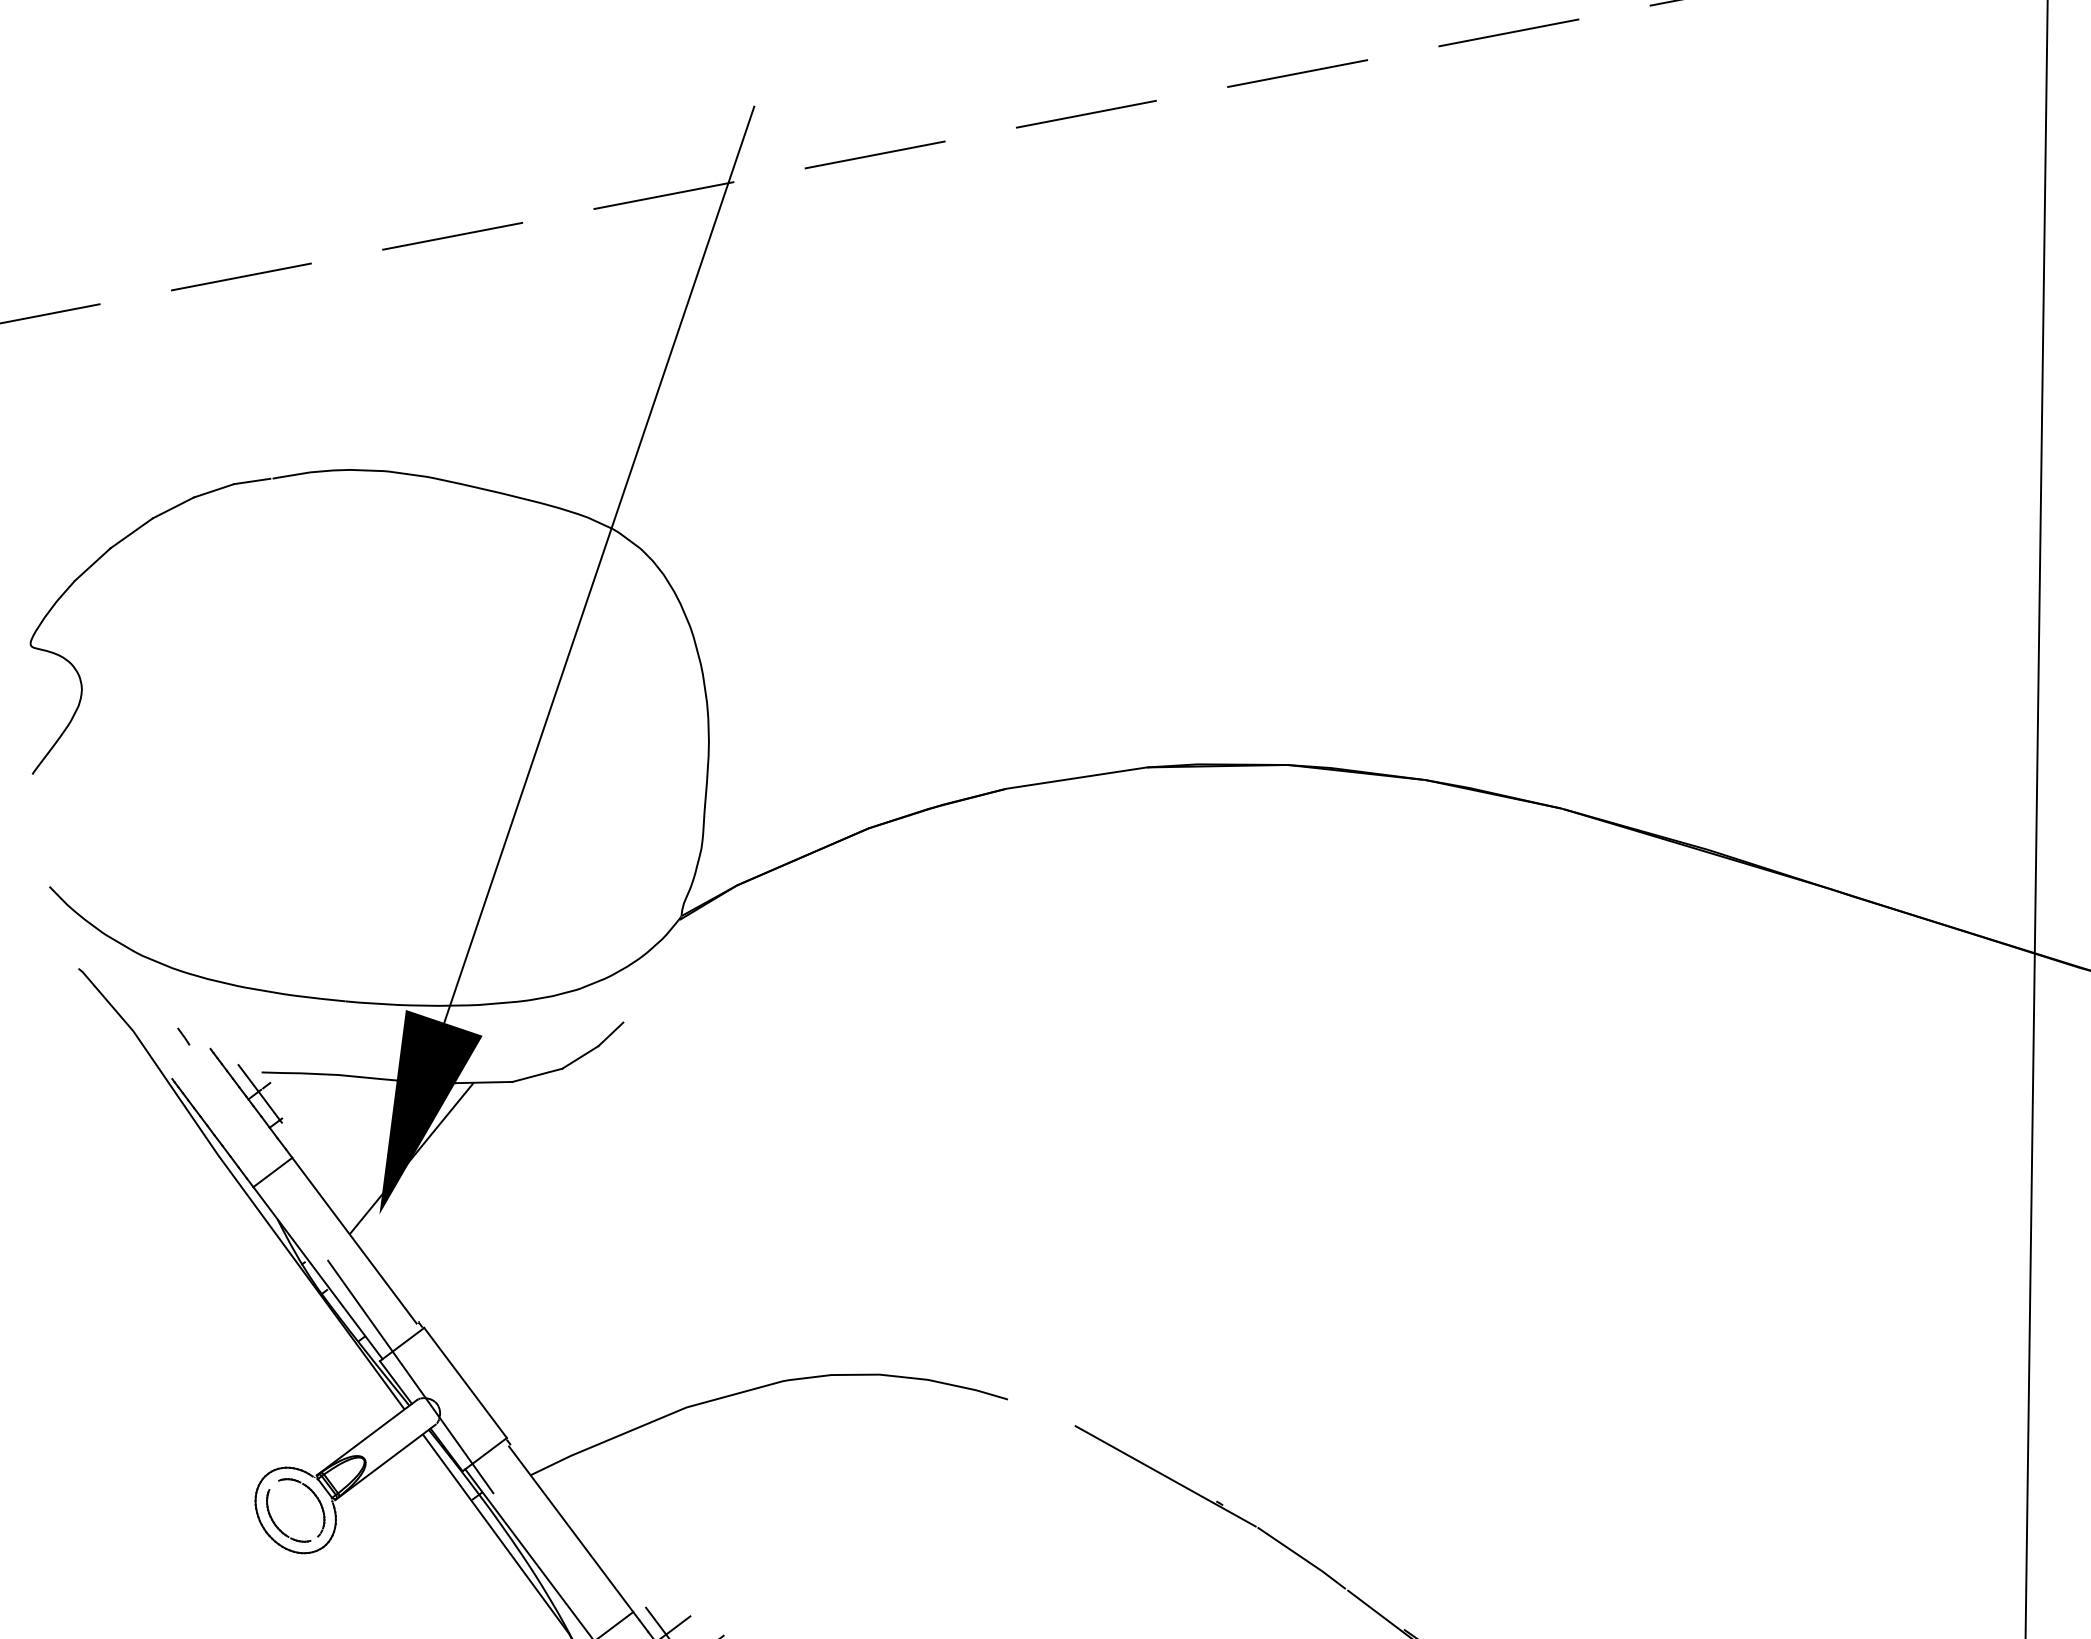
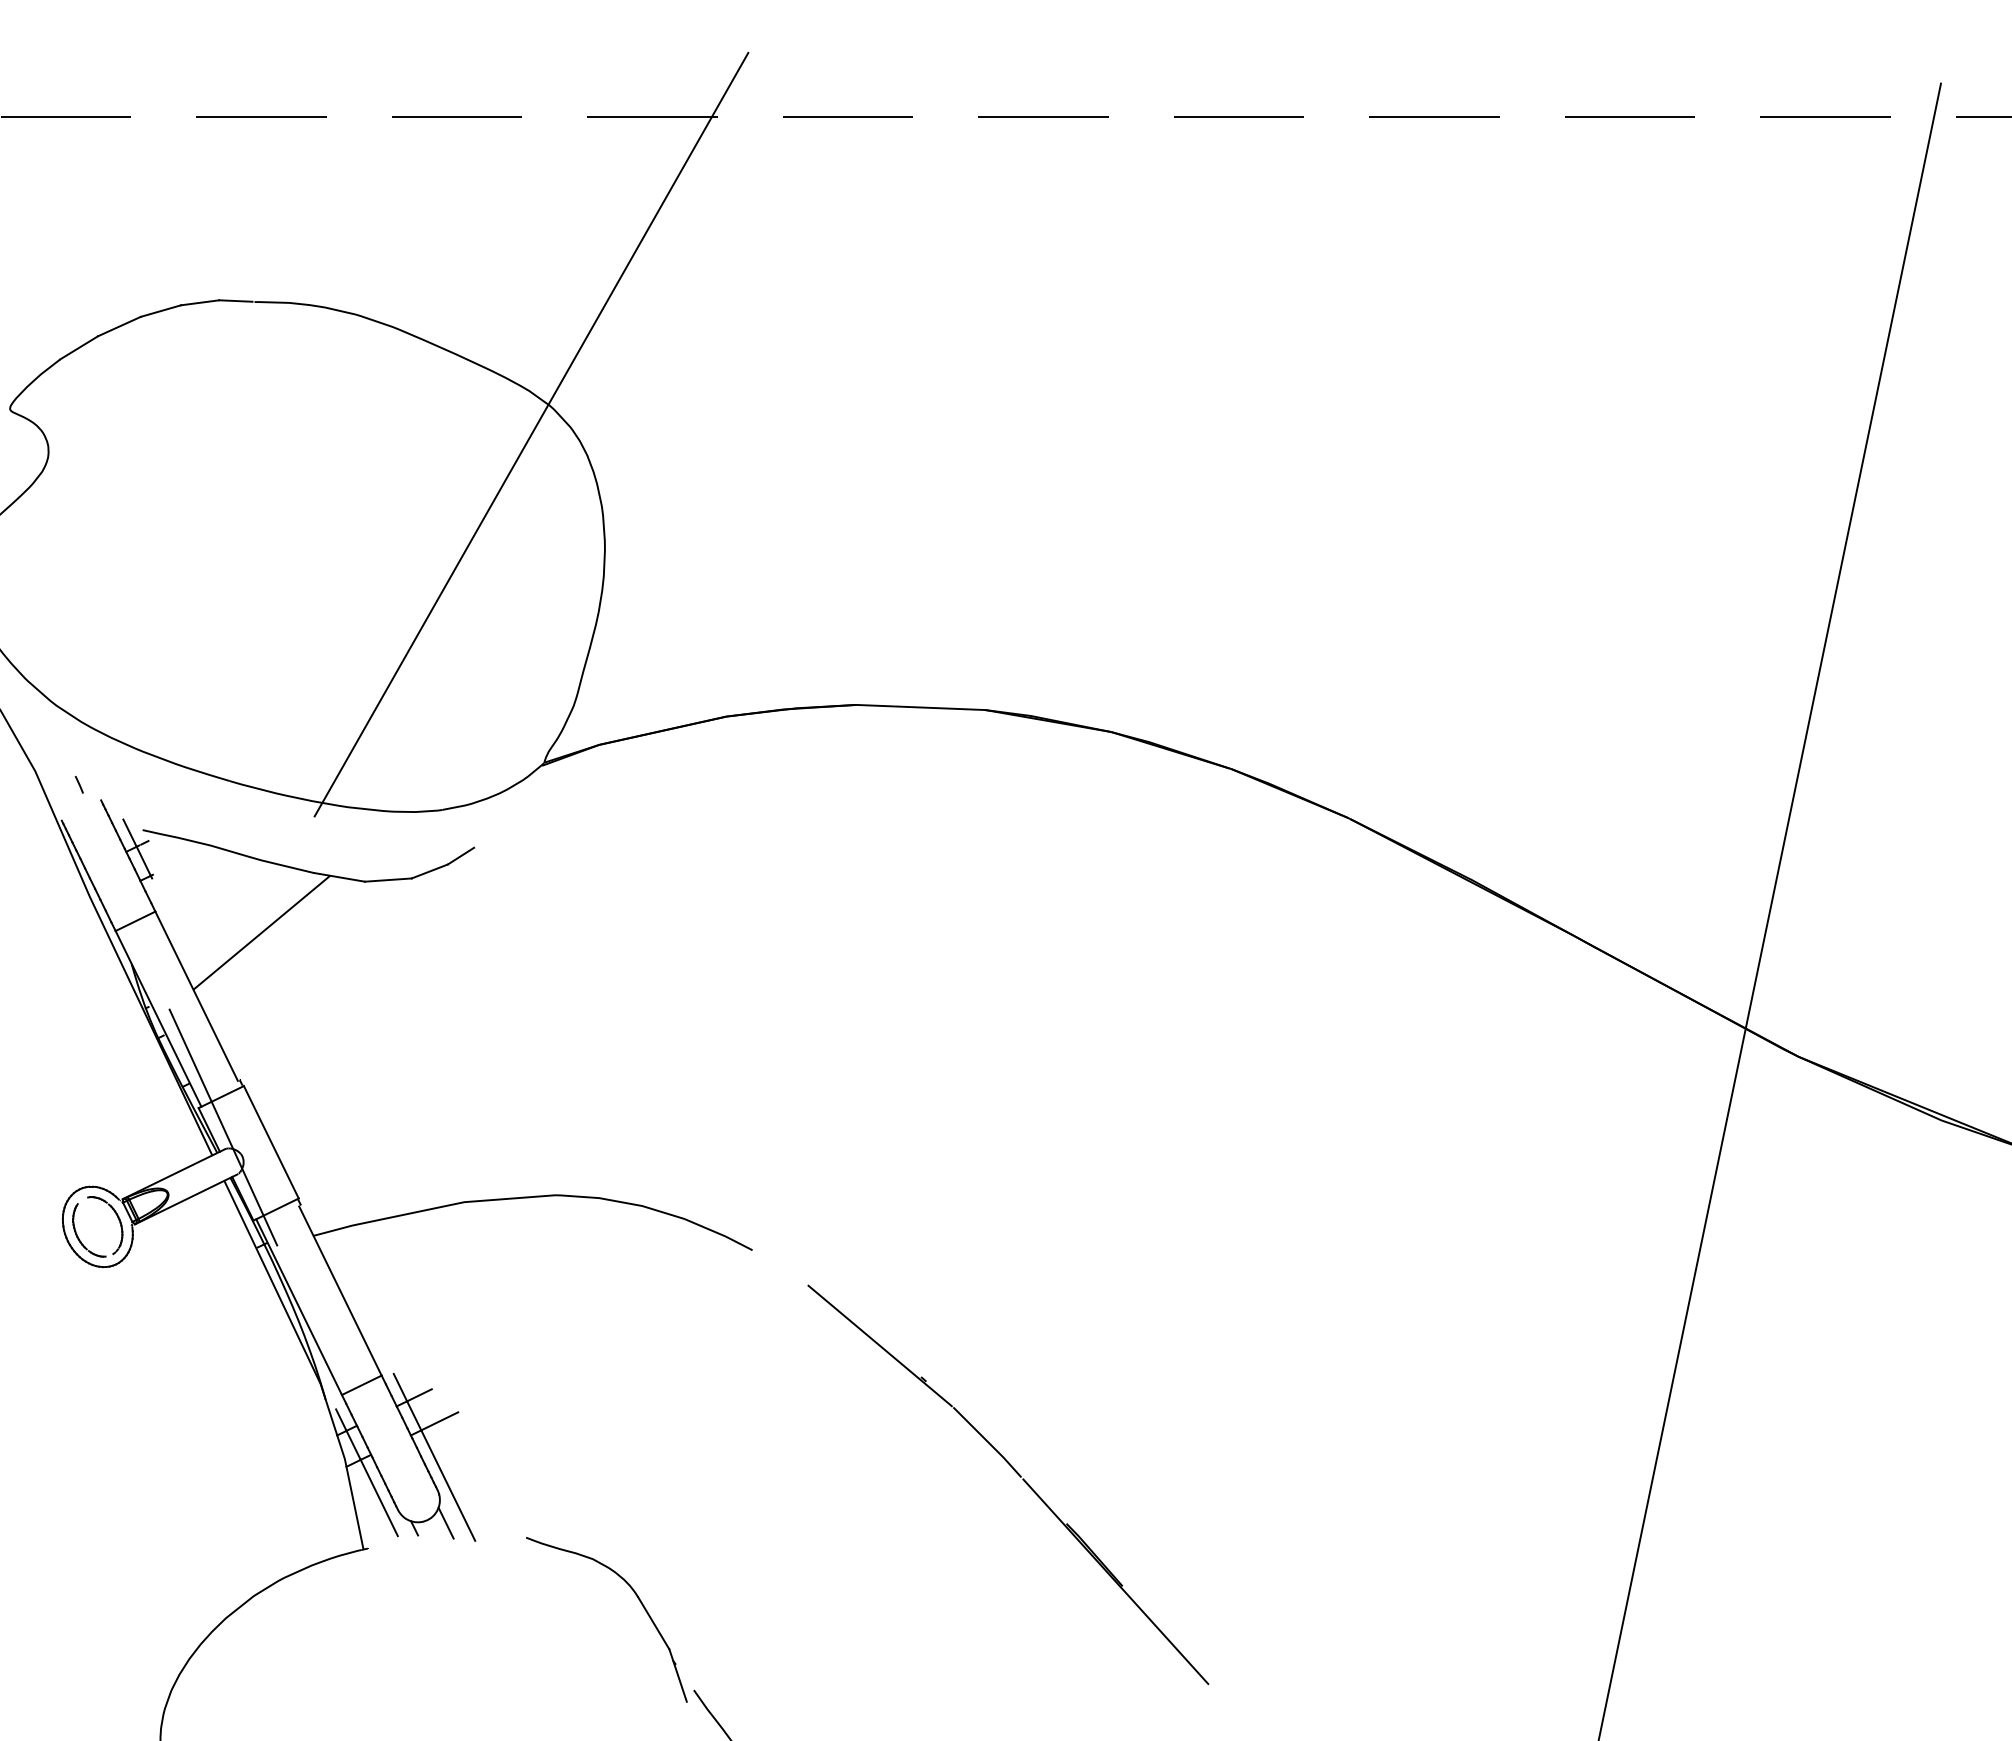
fill: (426, 1106) -> (284, 888), removed

